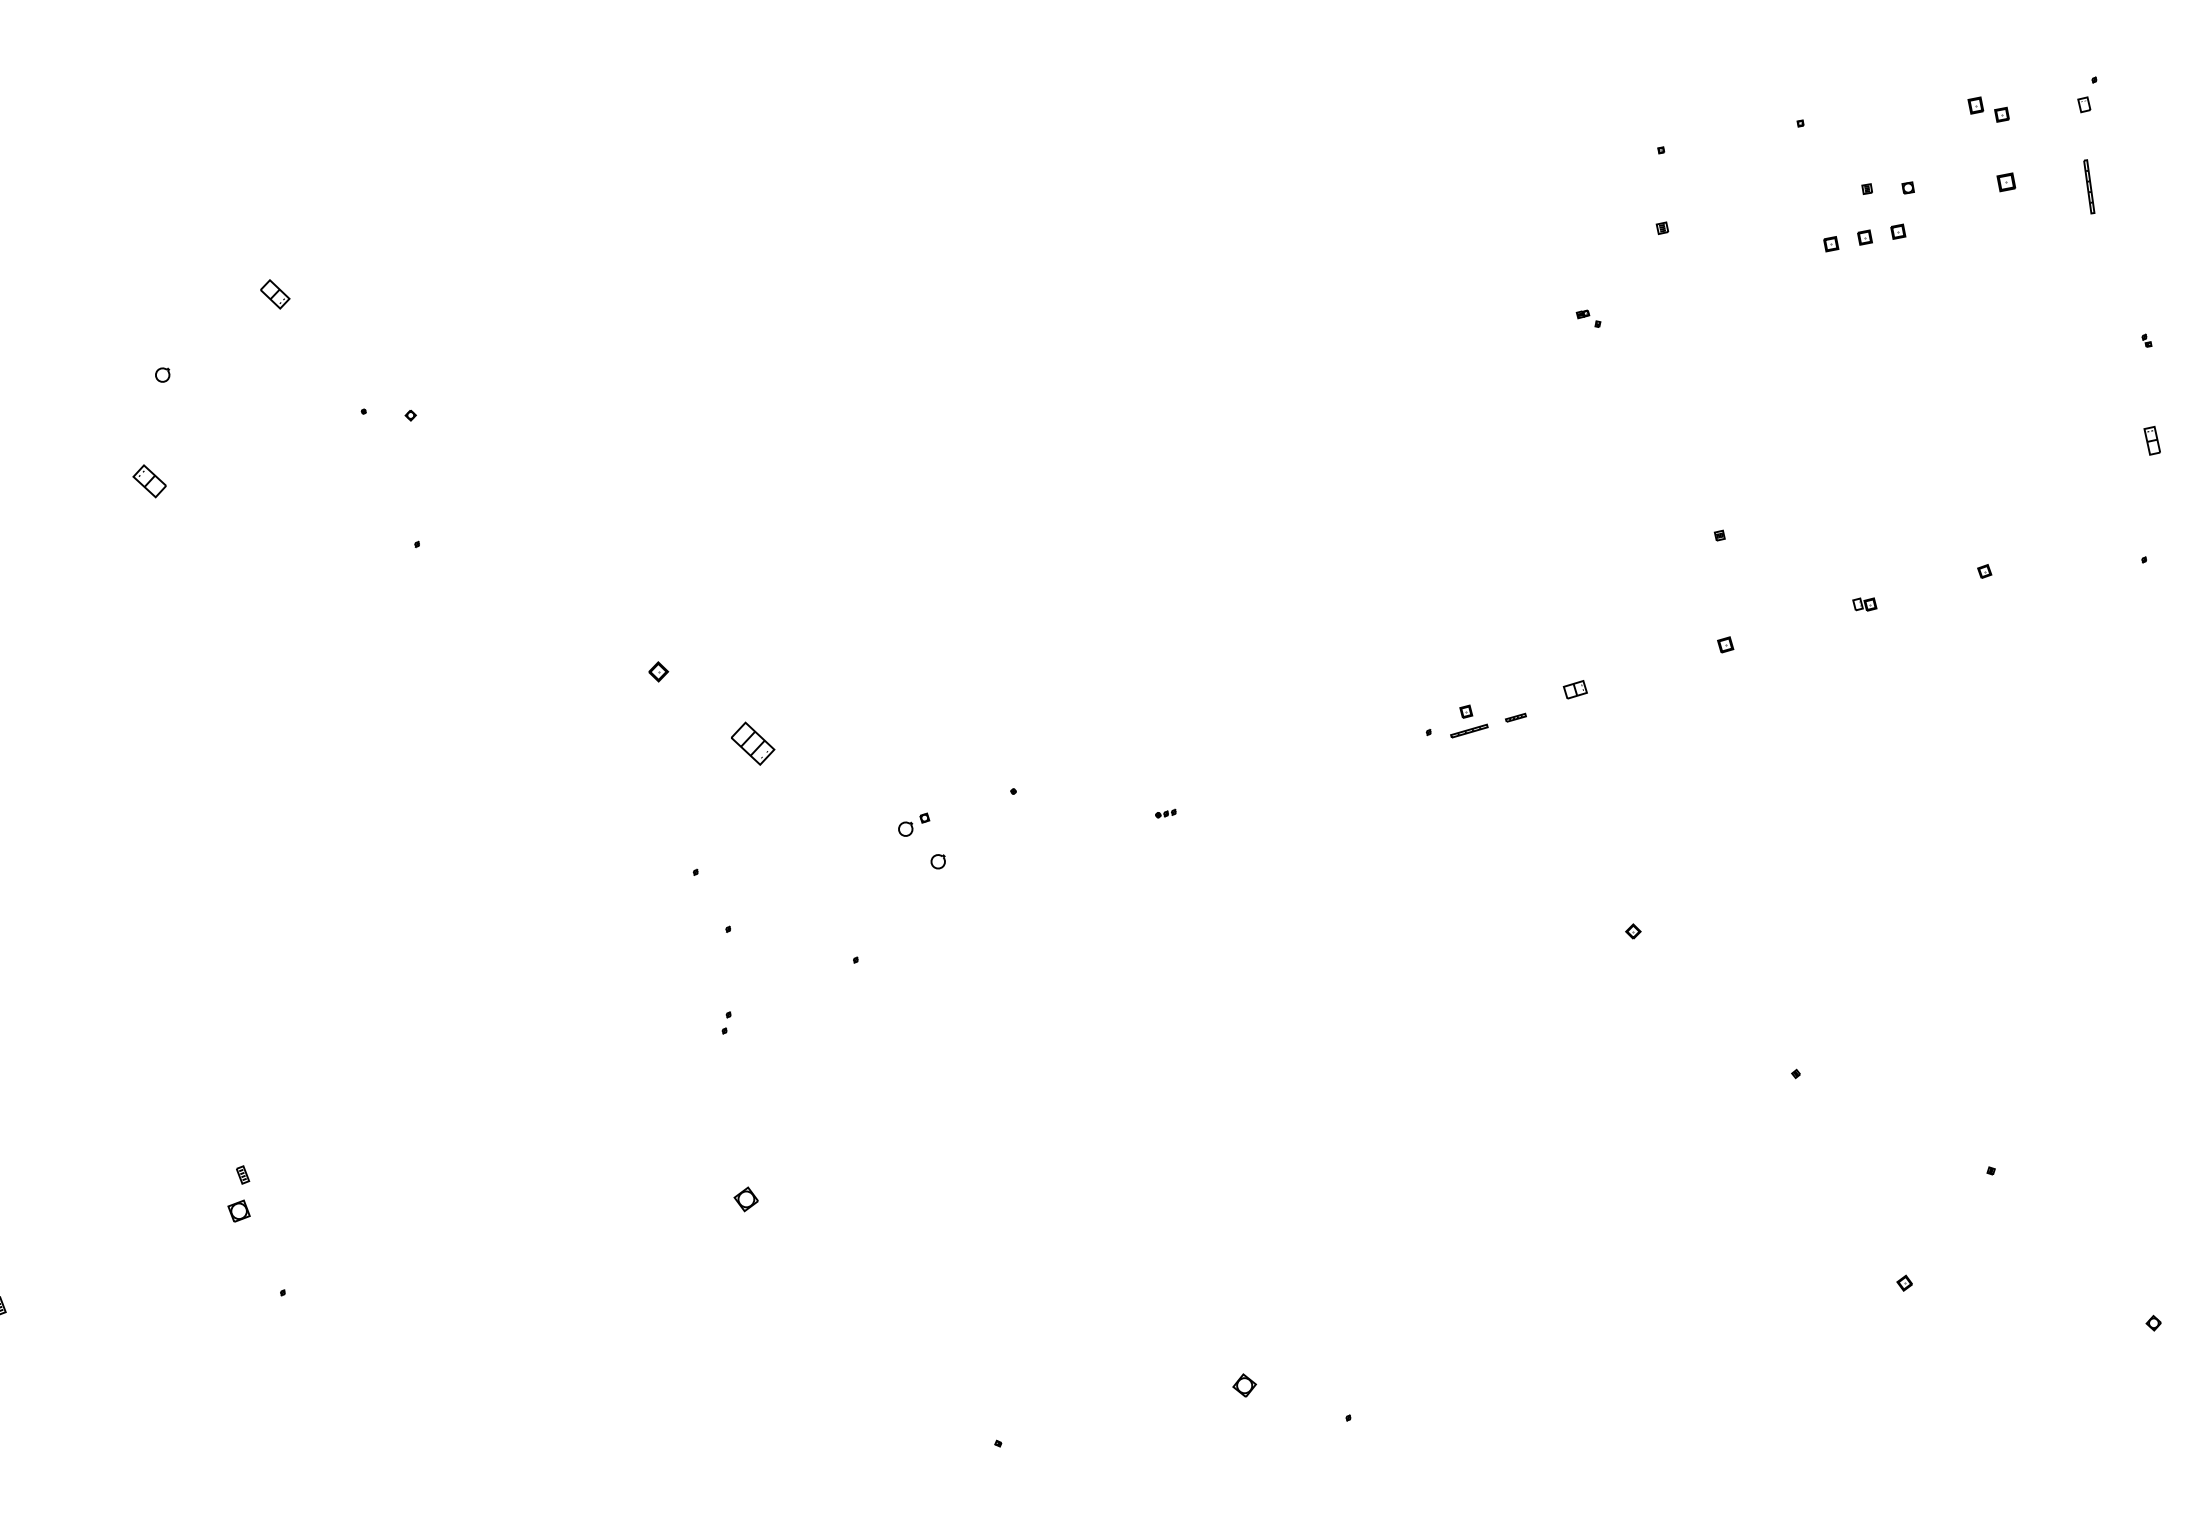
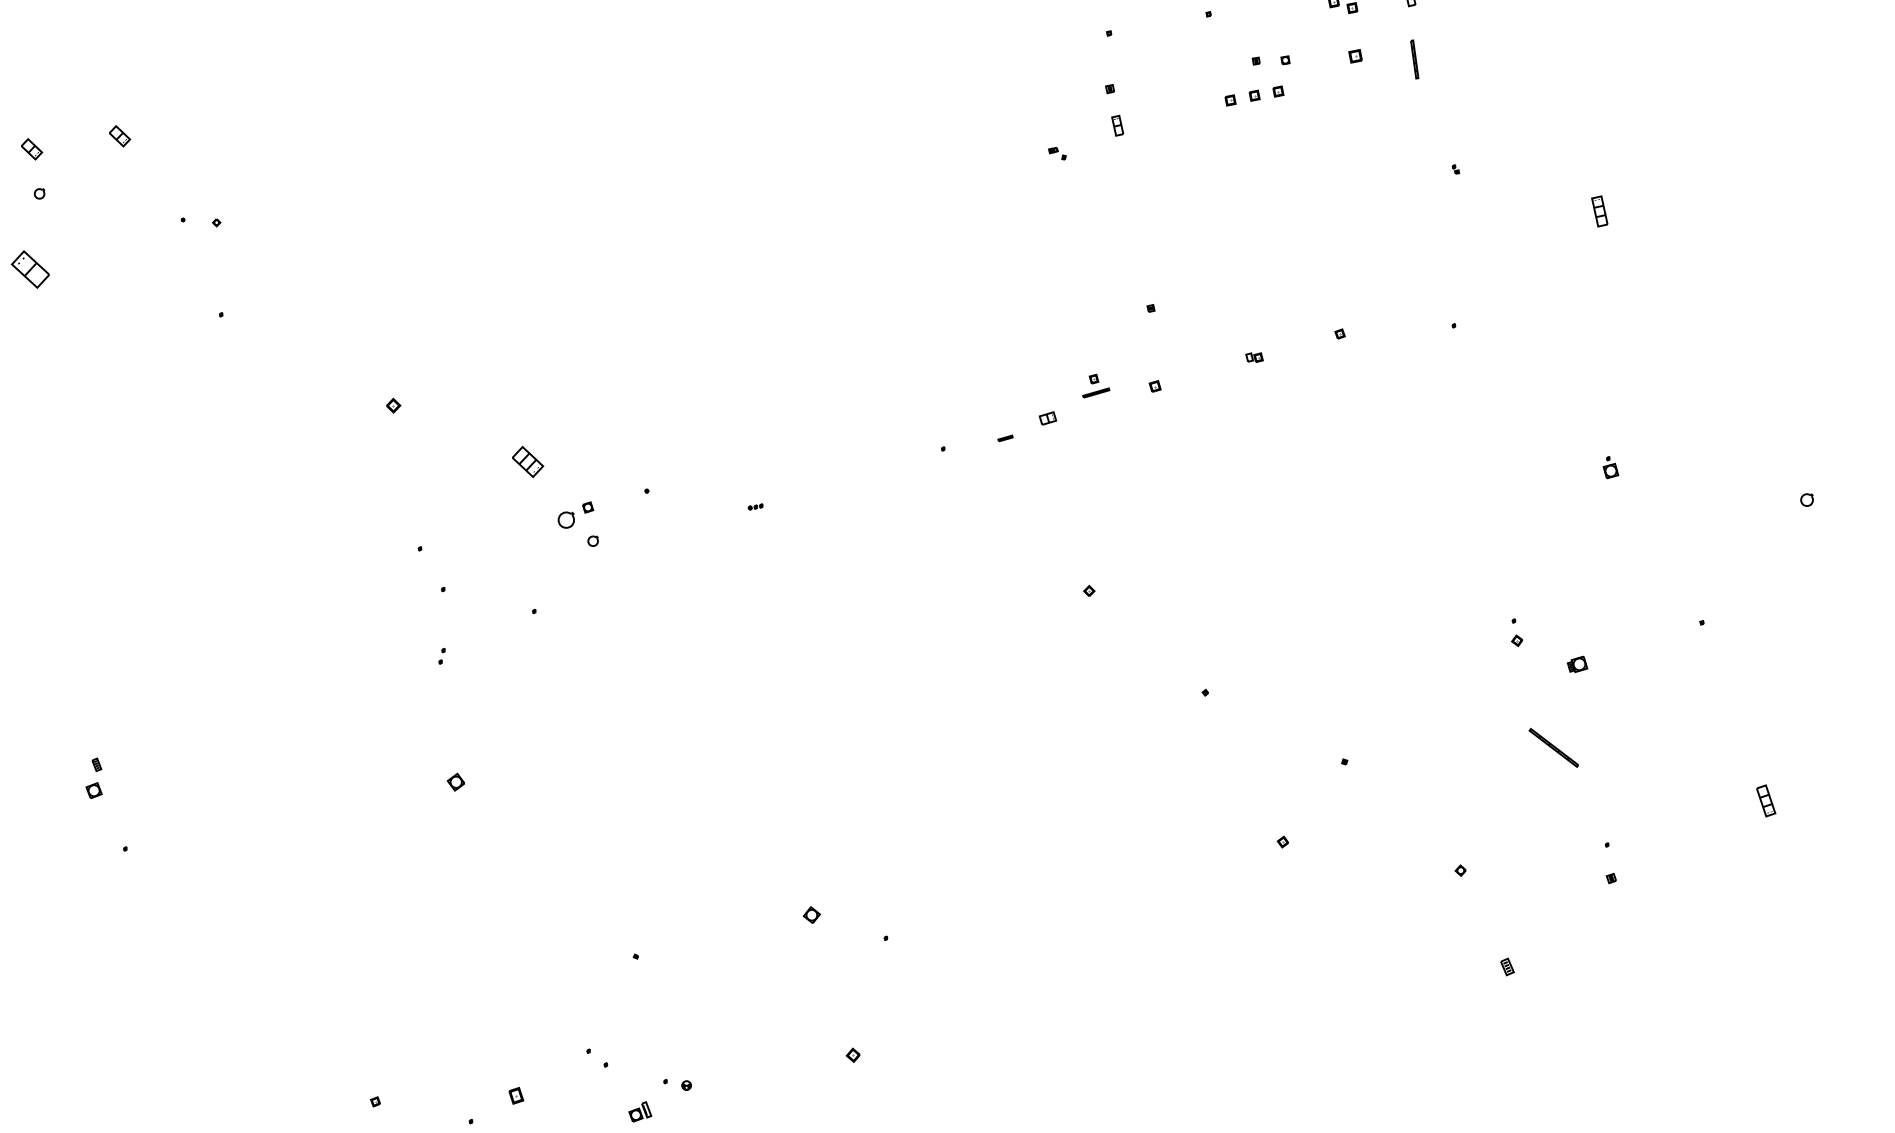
part: (152, 312) -> (32, 149), added
part: (2151, 440) -> (1117, 125), moved
part: (148, 481) -> (29, 269), size x1.6
part: (1469, 720) -> (1096, 385), moved
part: (753, 743) -> (528, 461), moved
part: (913, 824) -> (575, 514), size x1.6

